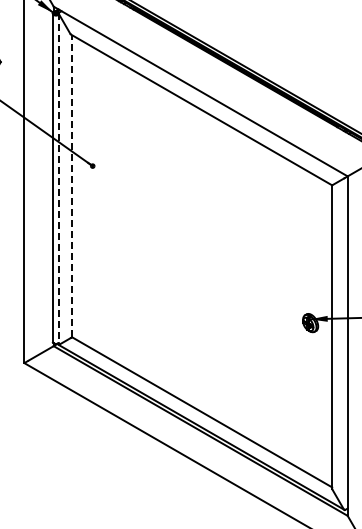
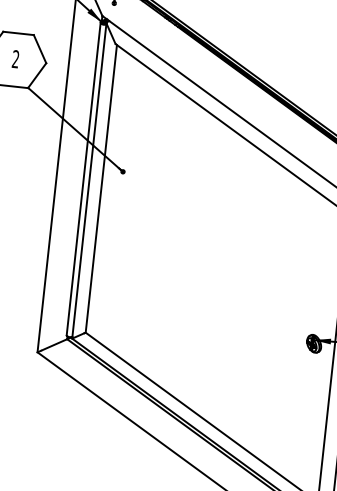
line: (58, 179) -> (89, 181), dashed -> solid
line: (72, 185) -> (101, 188), dashed -> solid

